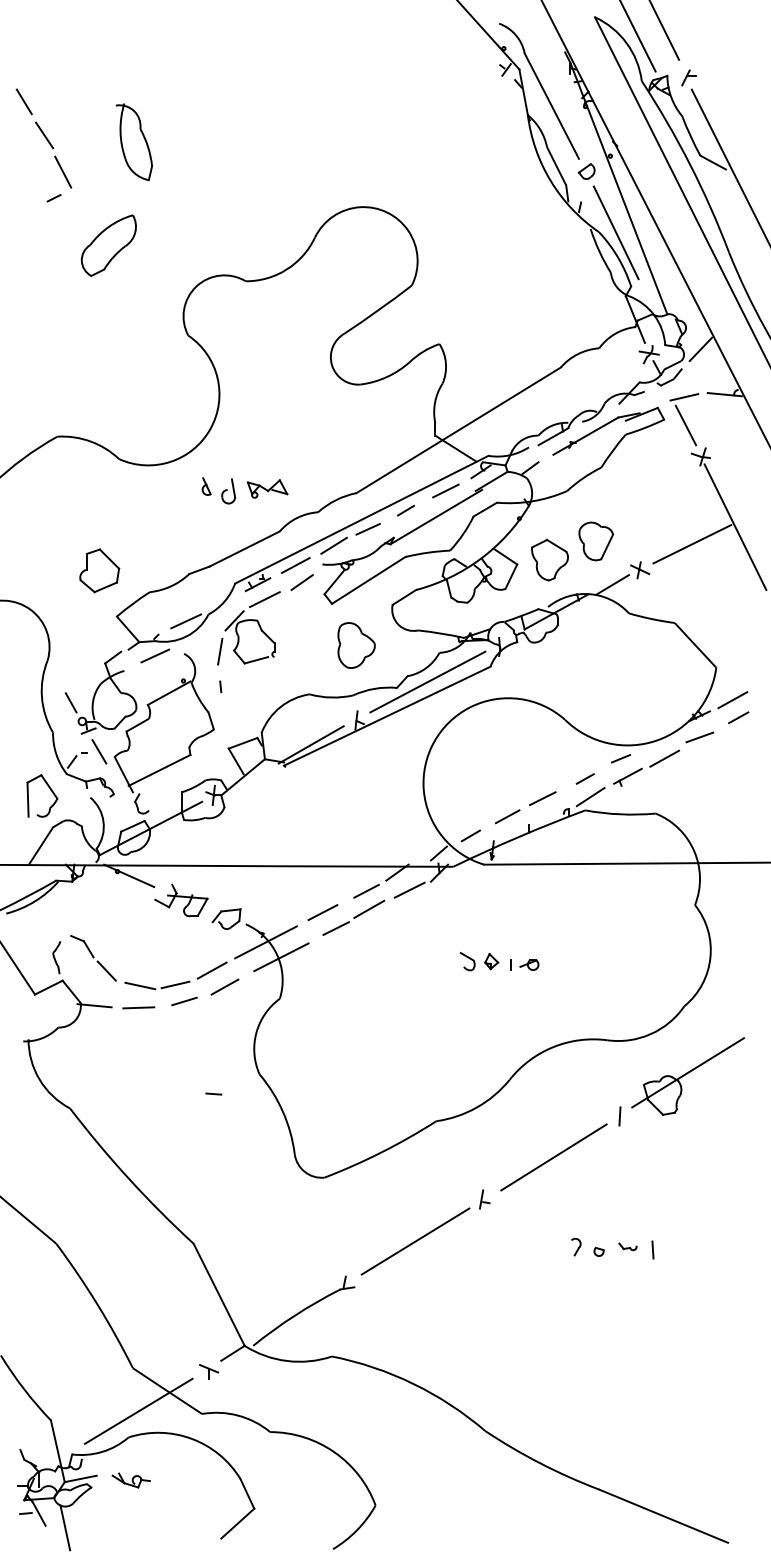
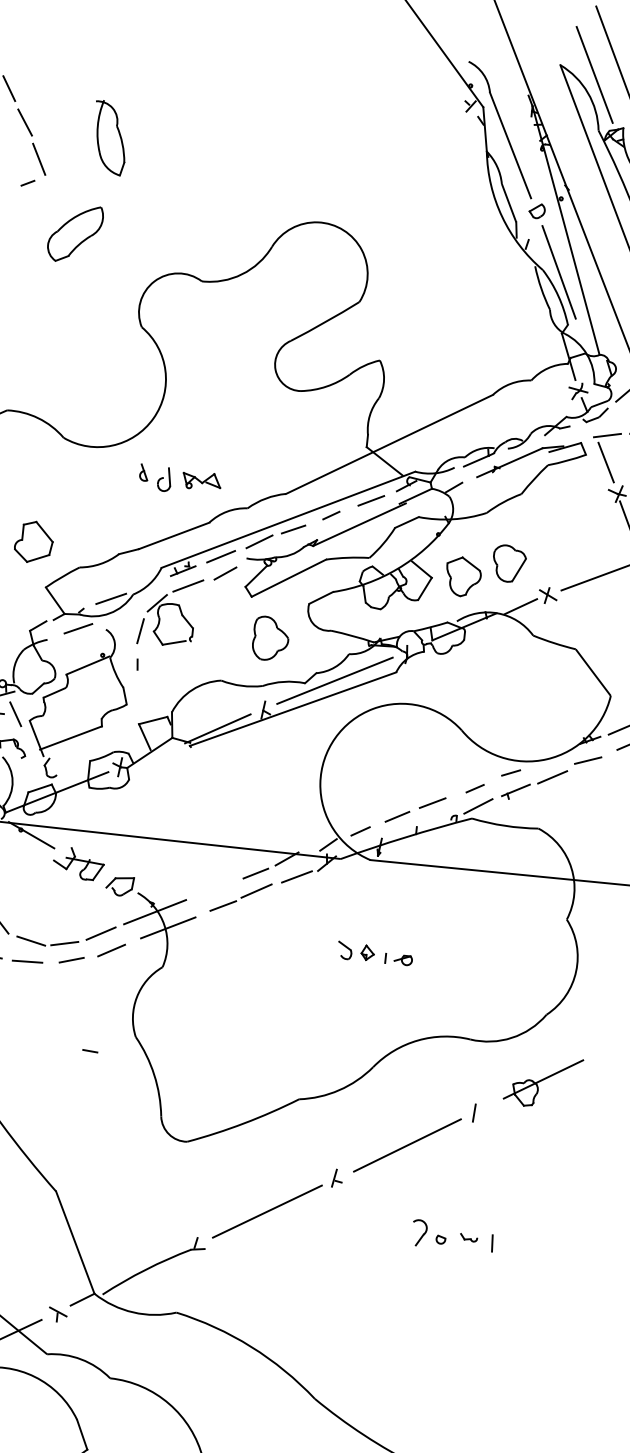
line: (322, 912) -> (211, 889), removed
part: (688, 1076) -> (543, 1081), size x0.7
part: (576, 1246) -> (419, 1232), size x1.6

